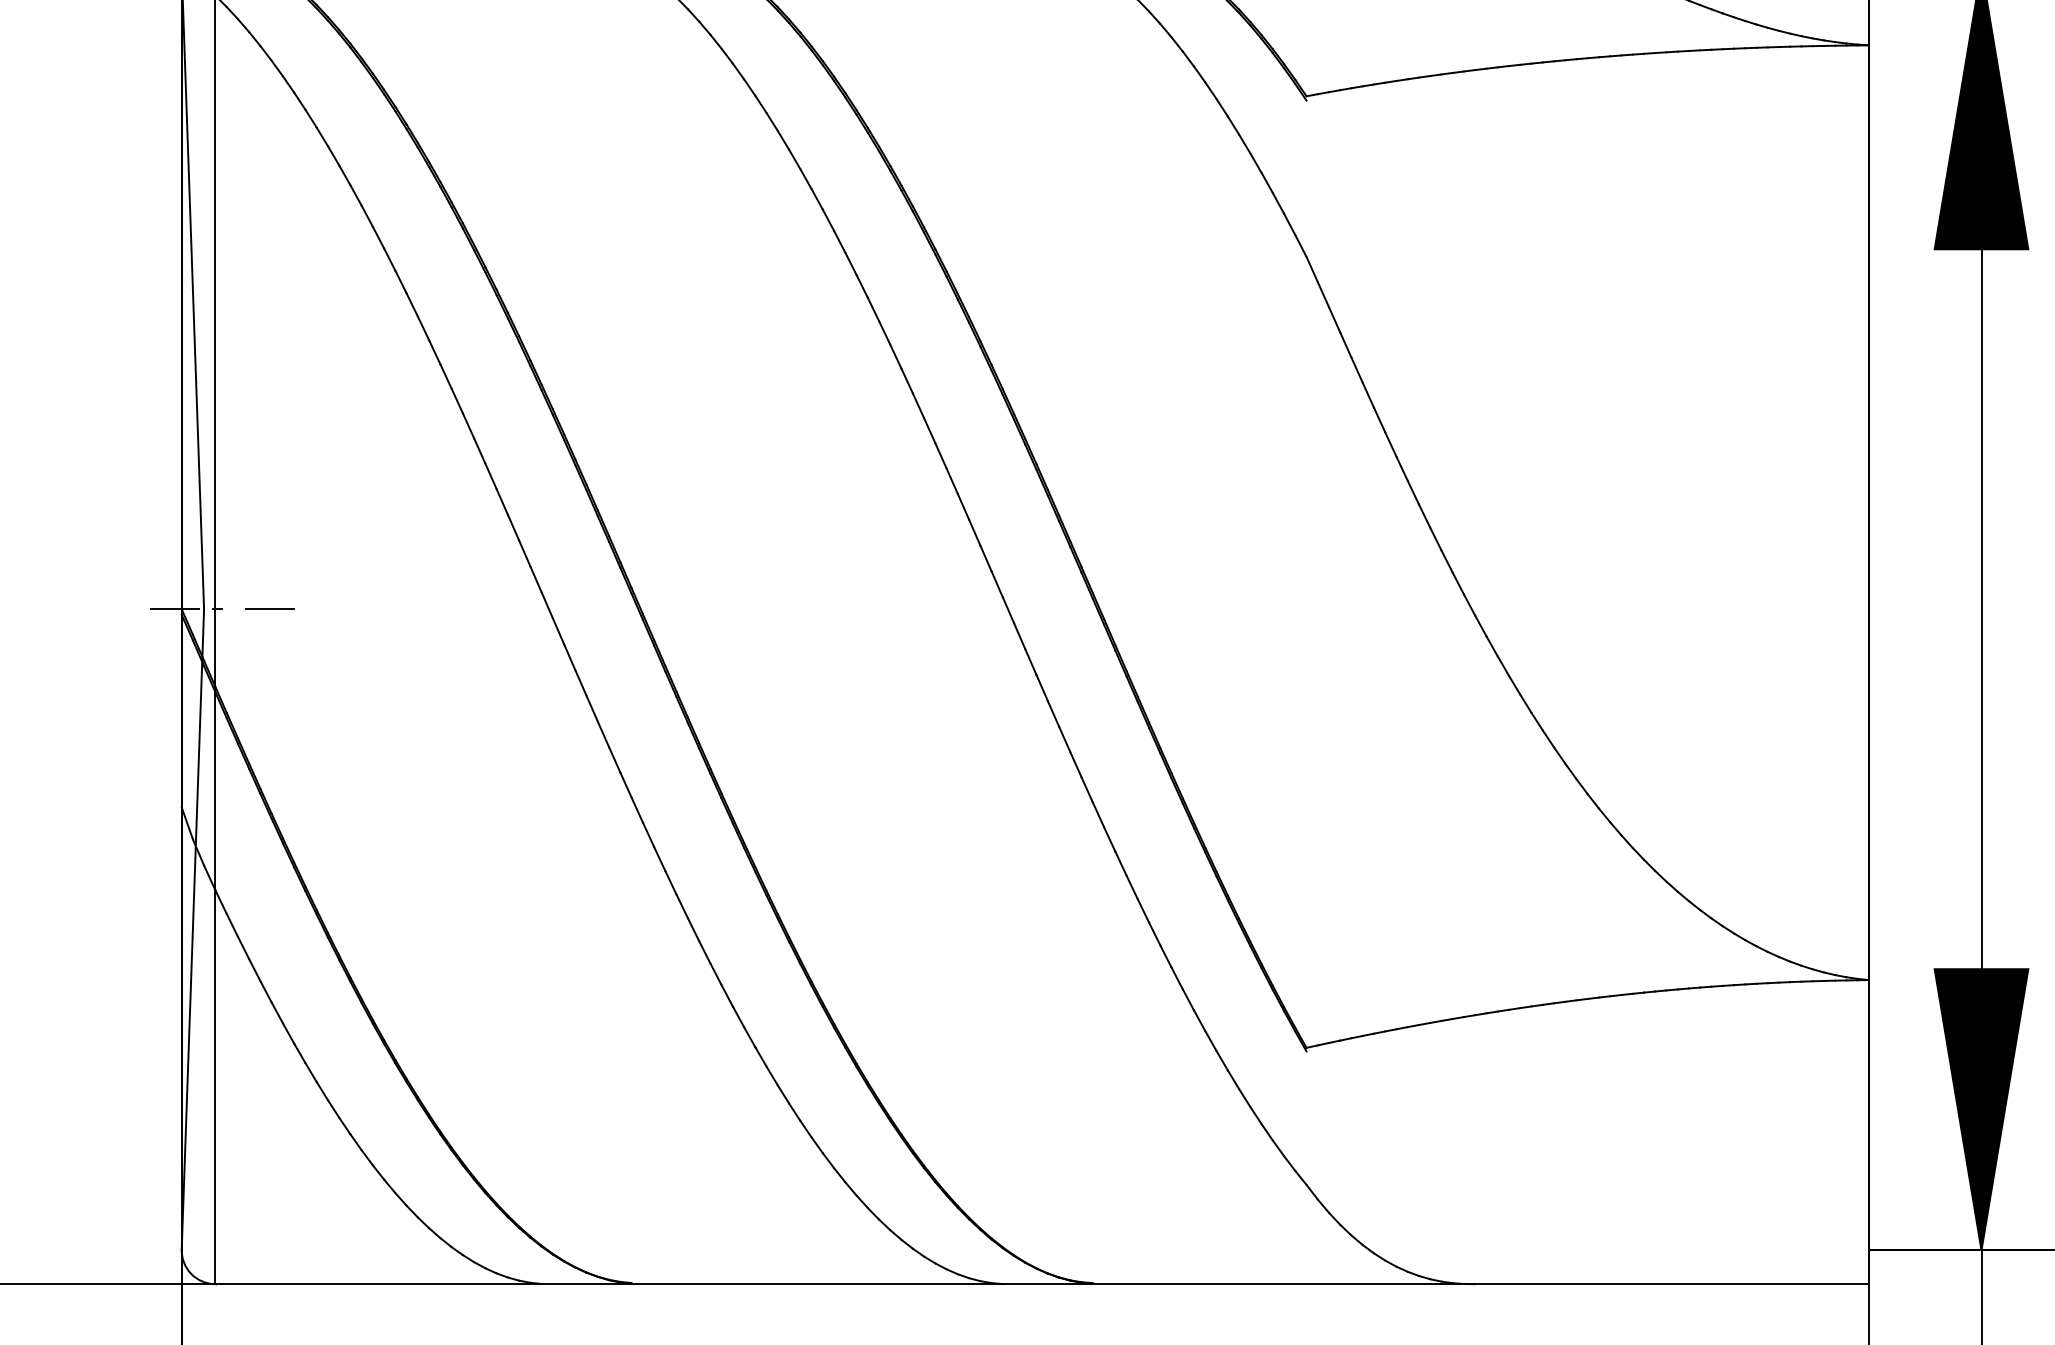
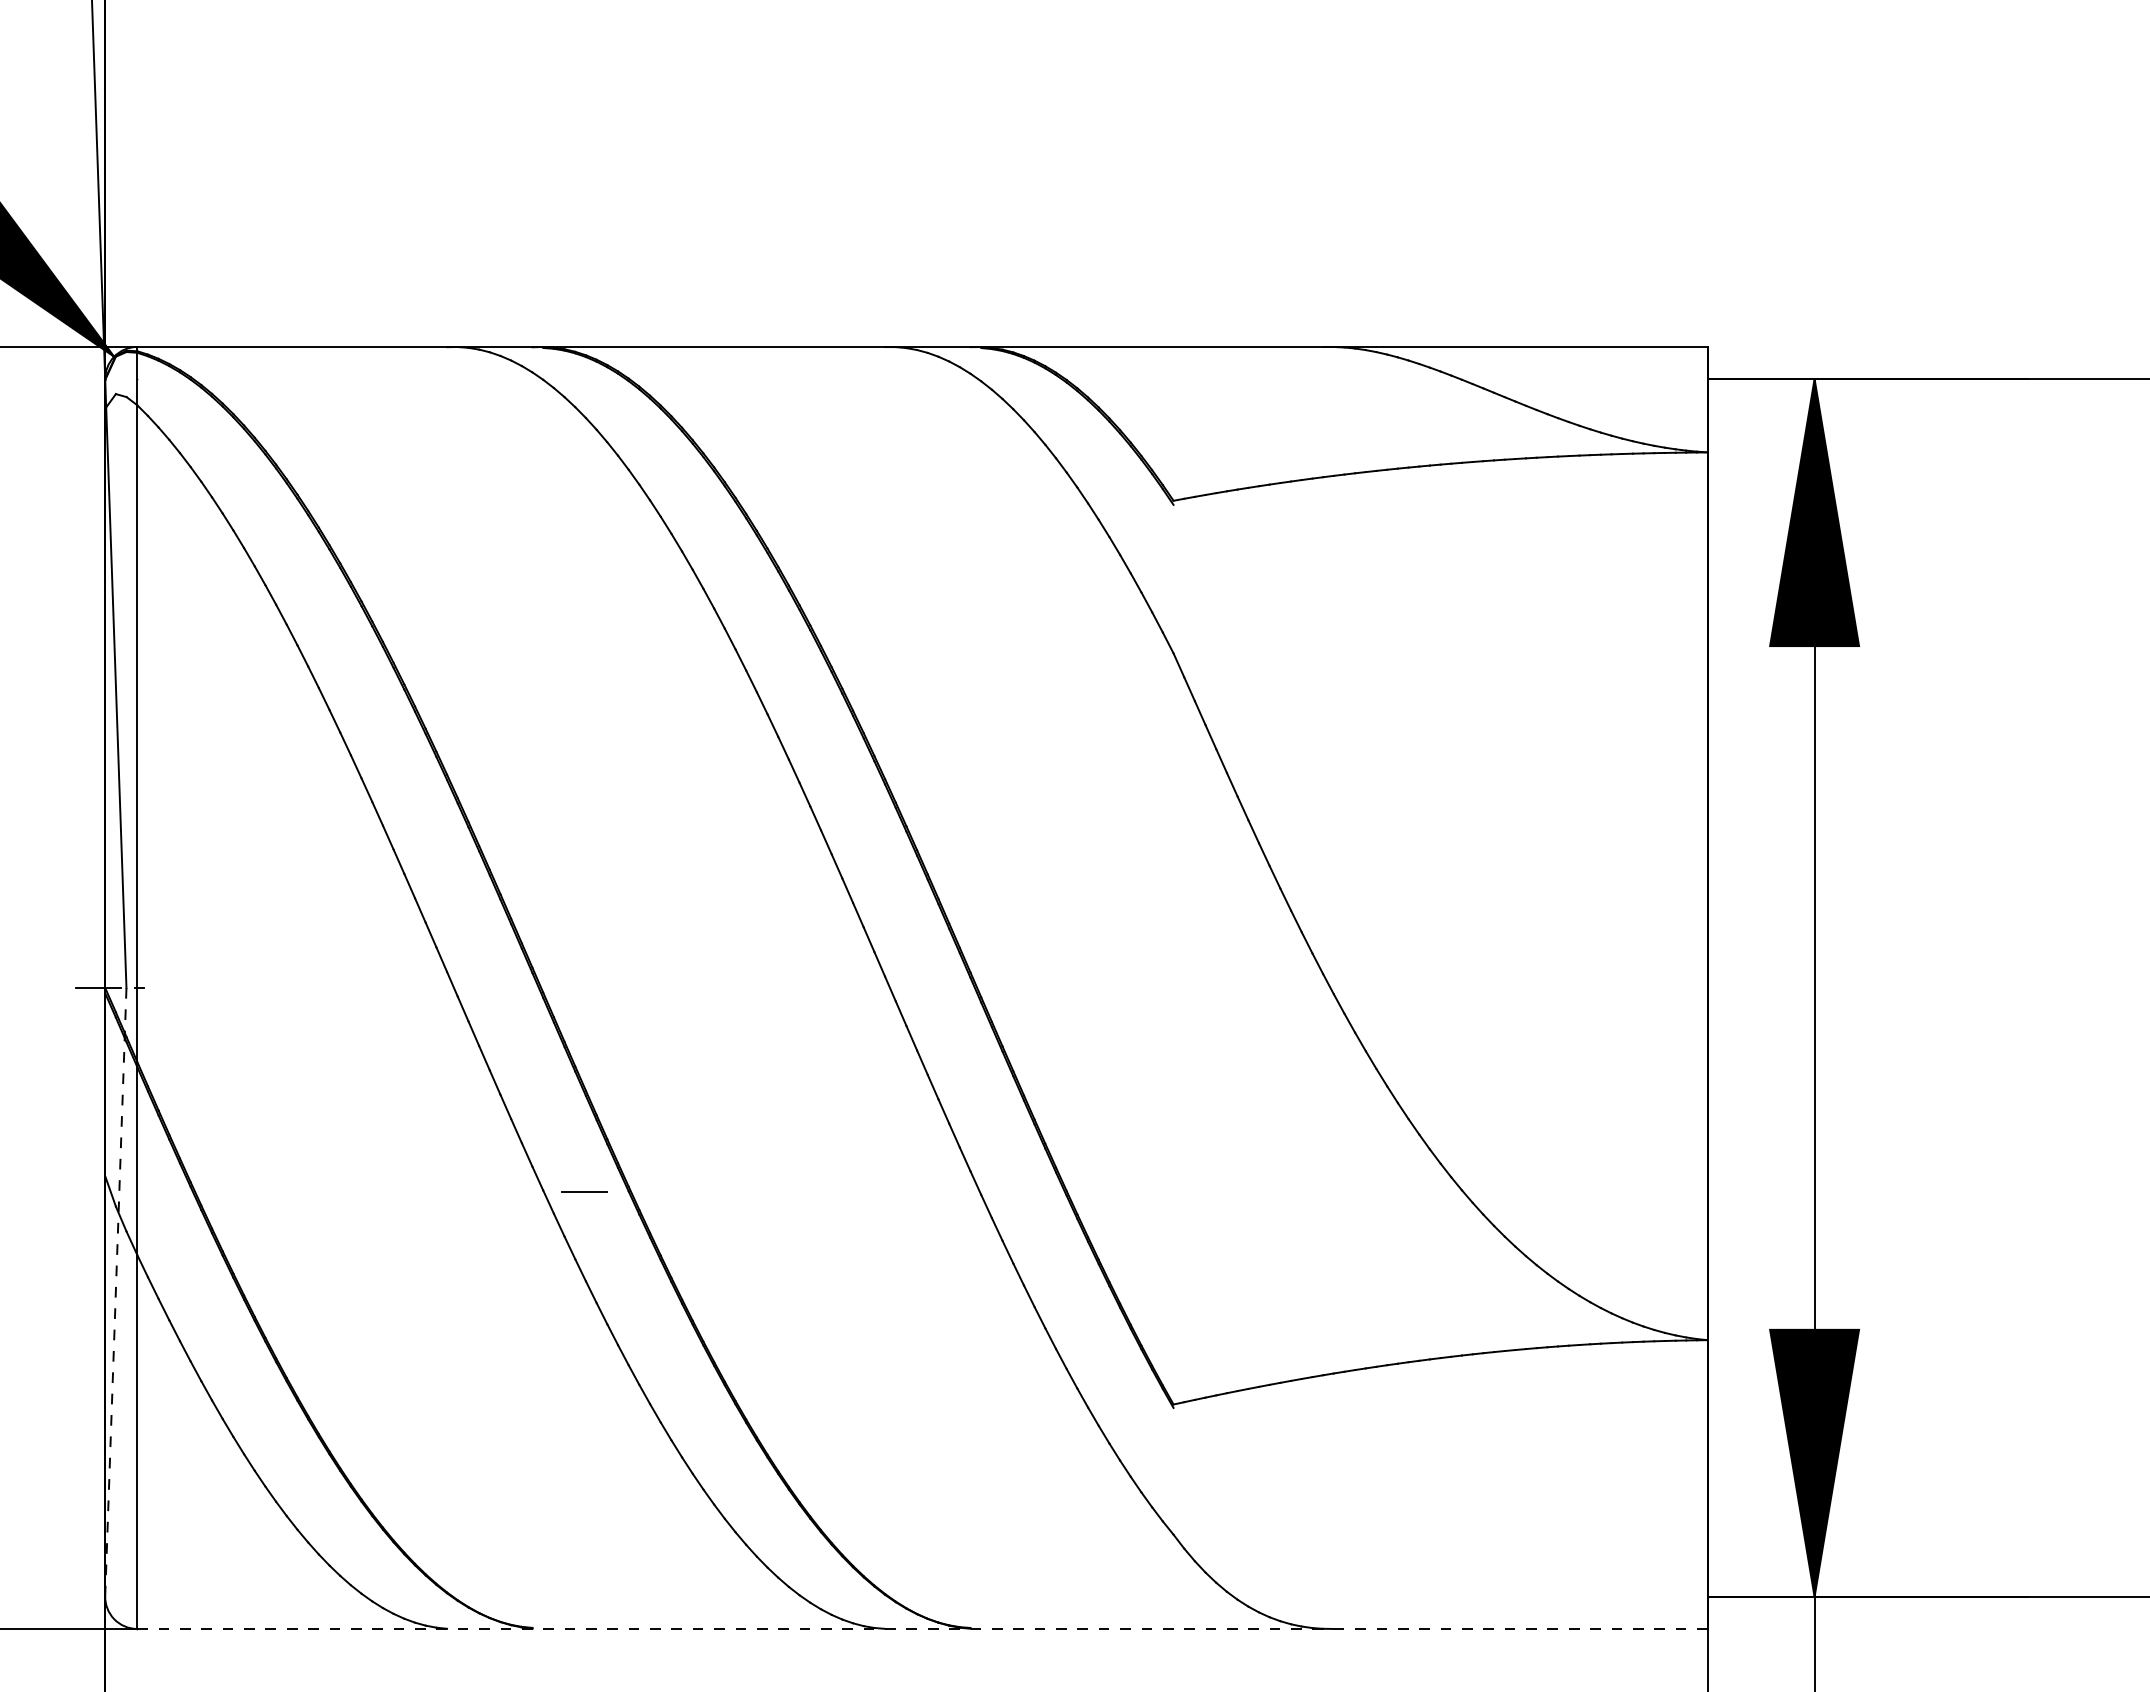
line: (270, 608) -> (584, 1191), moved
line: (192, 929) -> (115, 1292), solid -> dashed
line: (1042, 1283) -> (922, 1628), solid -> dashed

